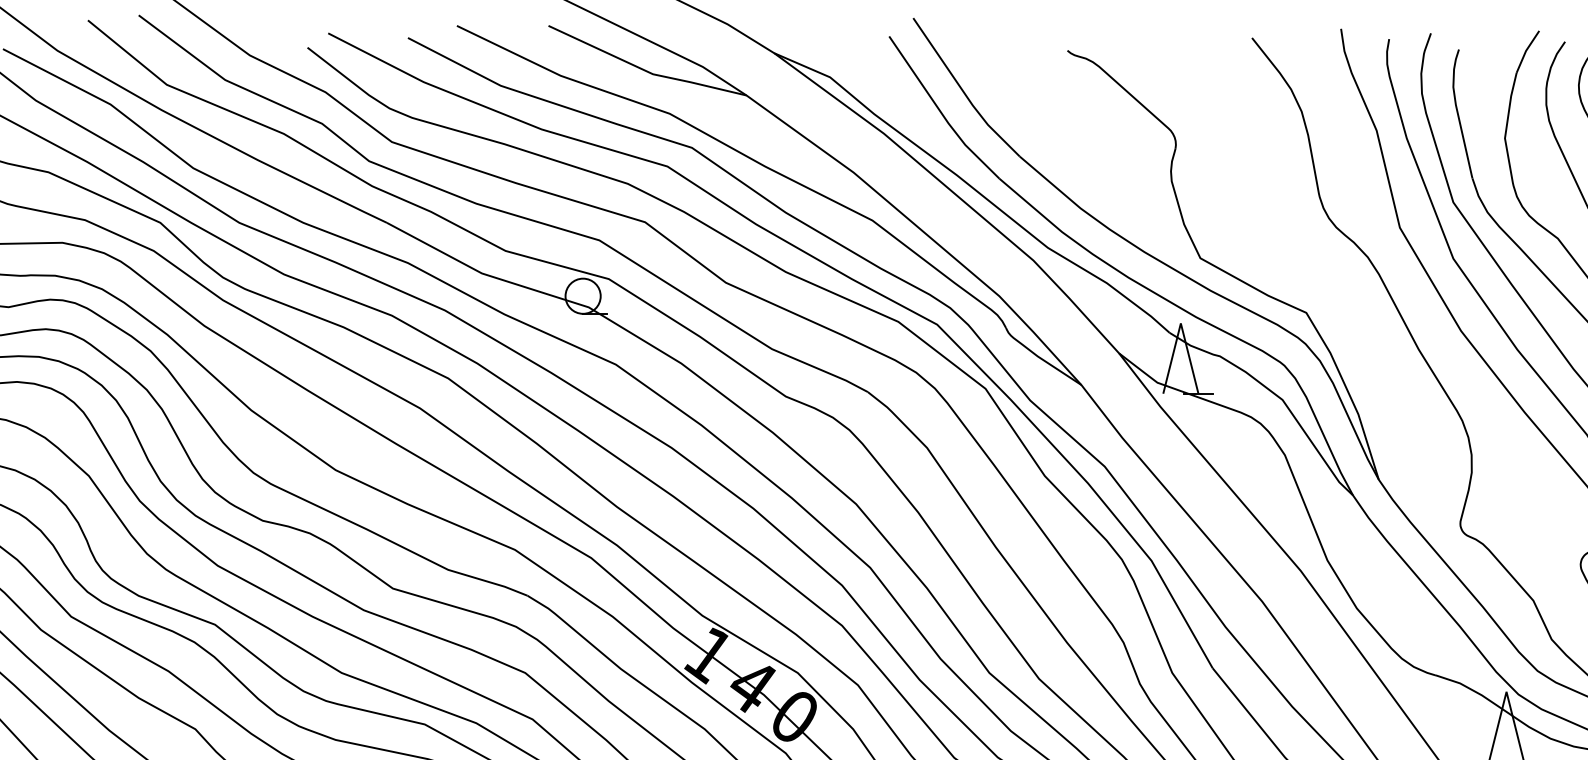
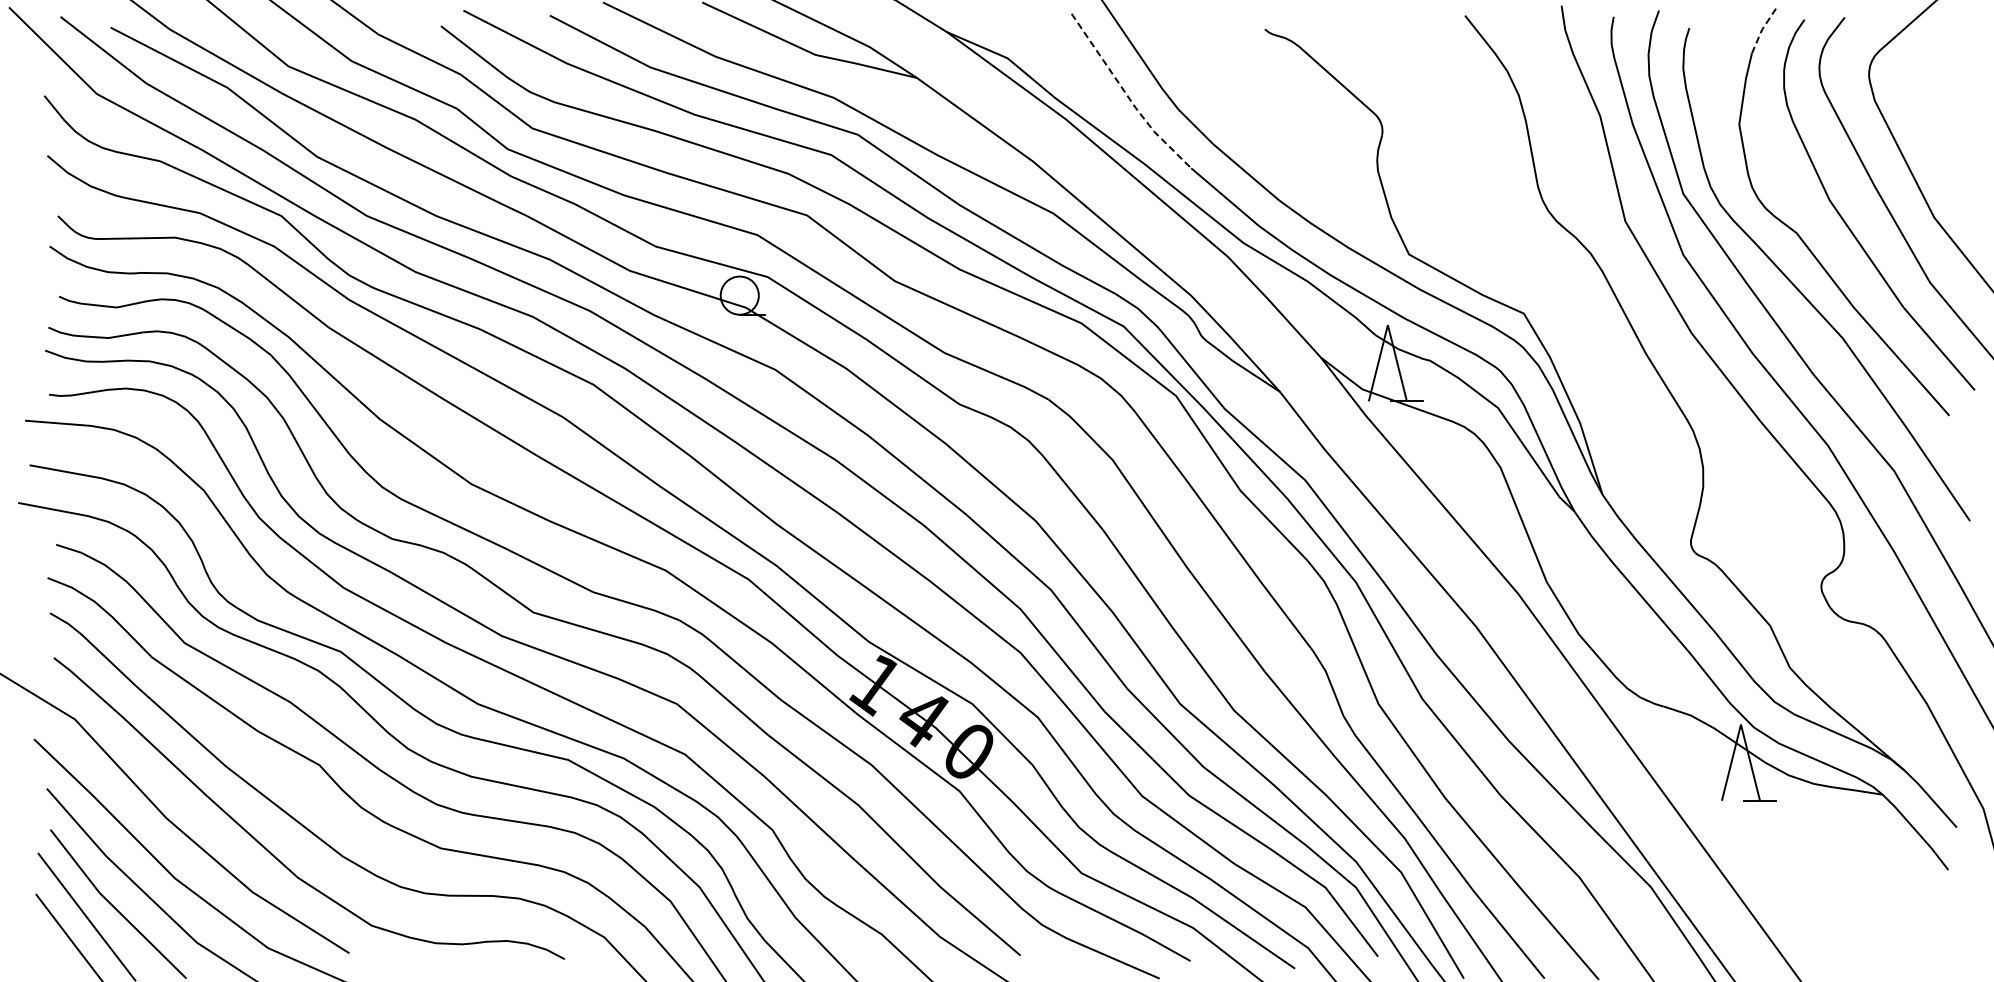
line: (1526, 50) -> (1762, 29), solid -> dashed
line: (940, 111) -> (1127, 95), solid -> dashed

